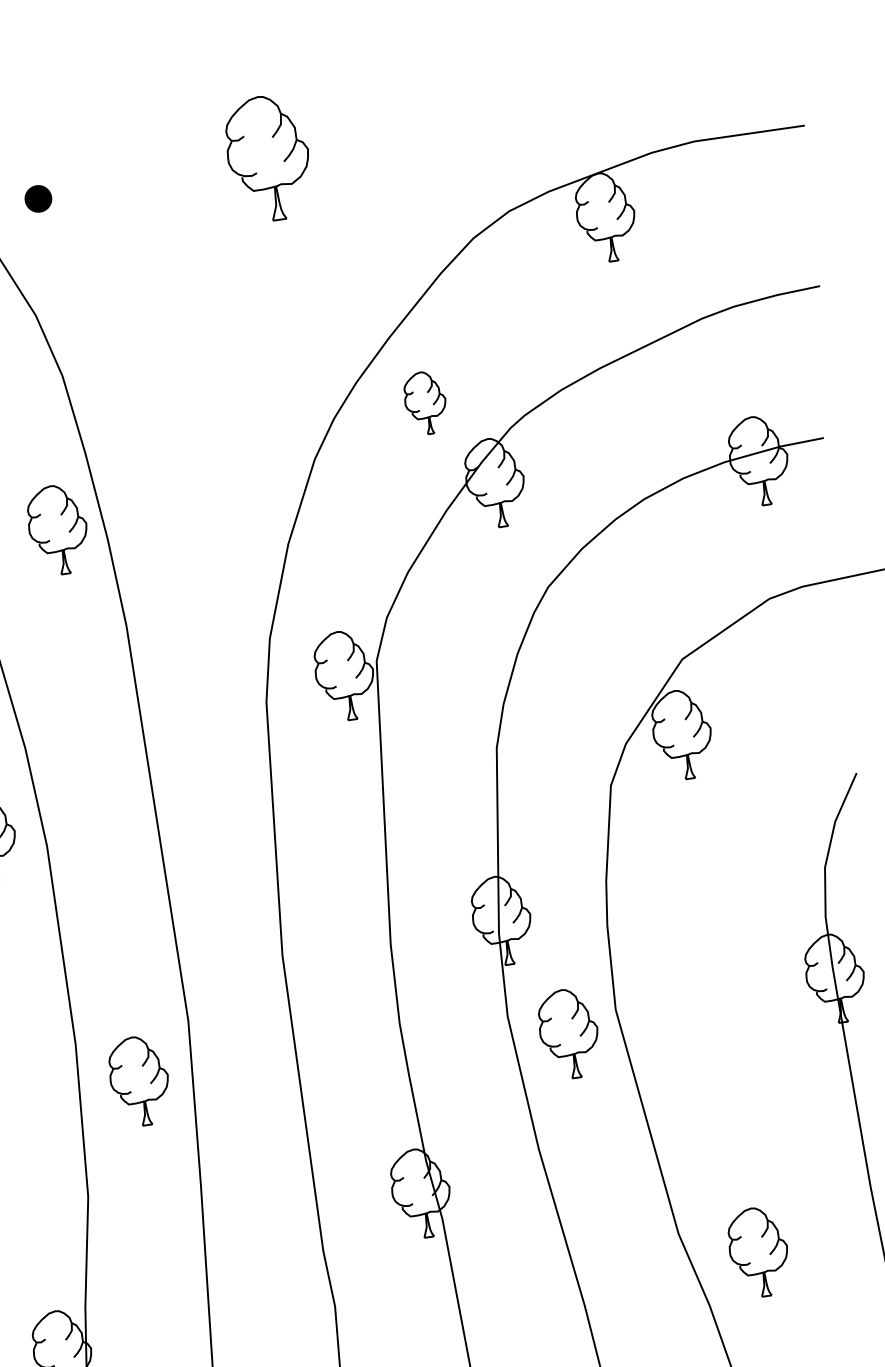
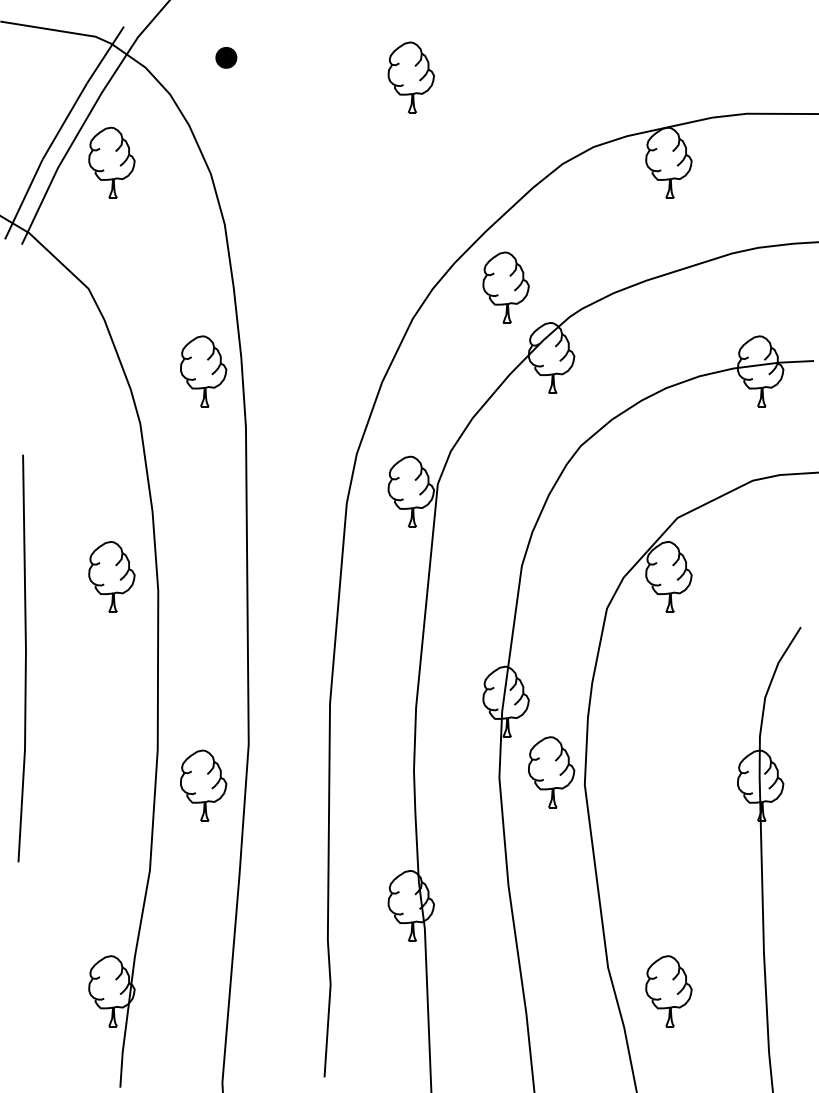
part: (267, 158) -> (410, 77), size x0.71
part: (38, 198) -> (226, 57), moved
part: (424, 403) -> (505, 287), size x1.43
part: (58, 530) -> (203, 371), moved
part: (569, 1034) -> (551, 772), moved

